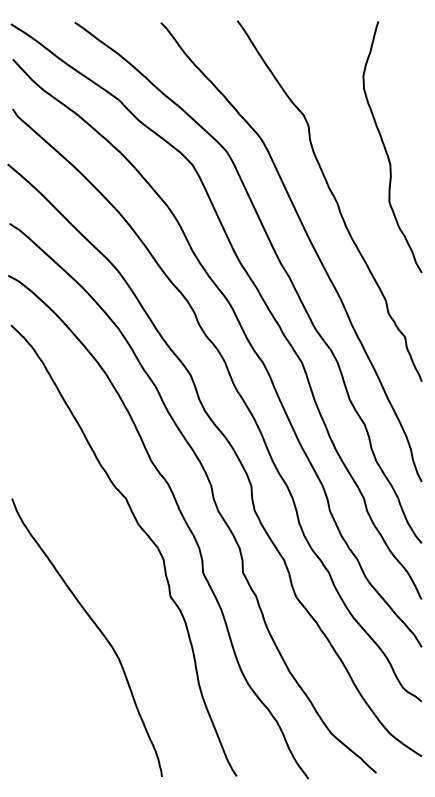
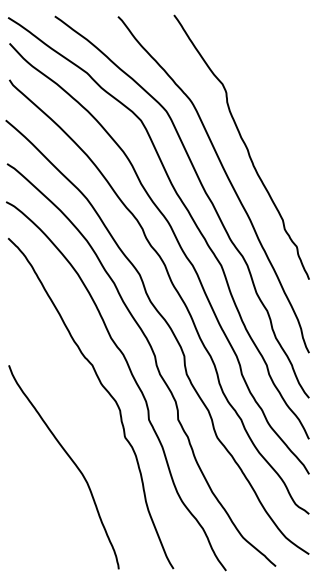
curve: (386, 148) -> (283, 108), removed

